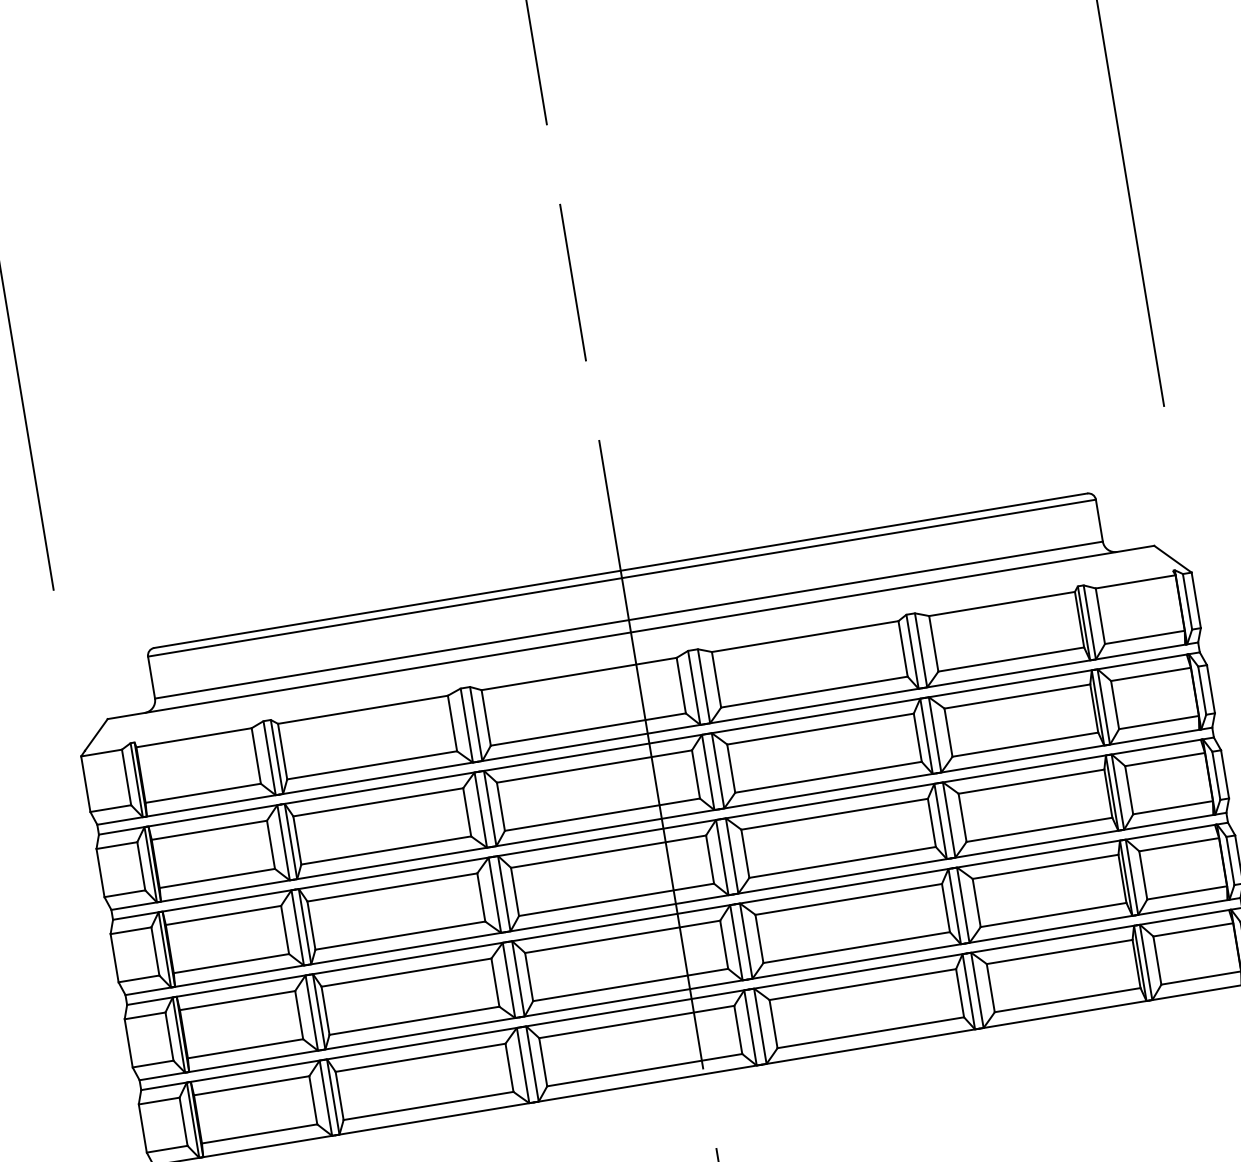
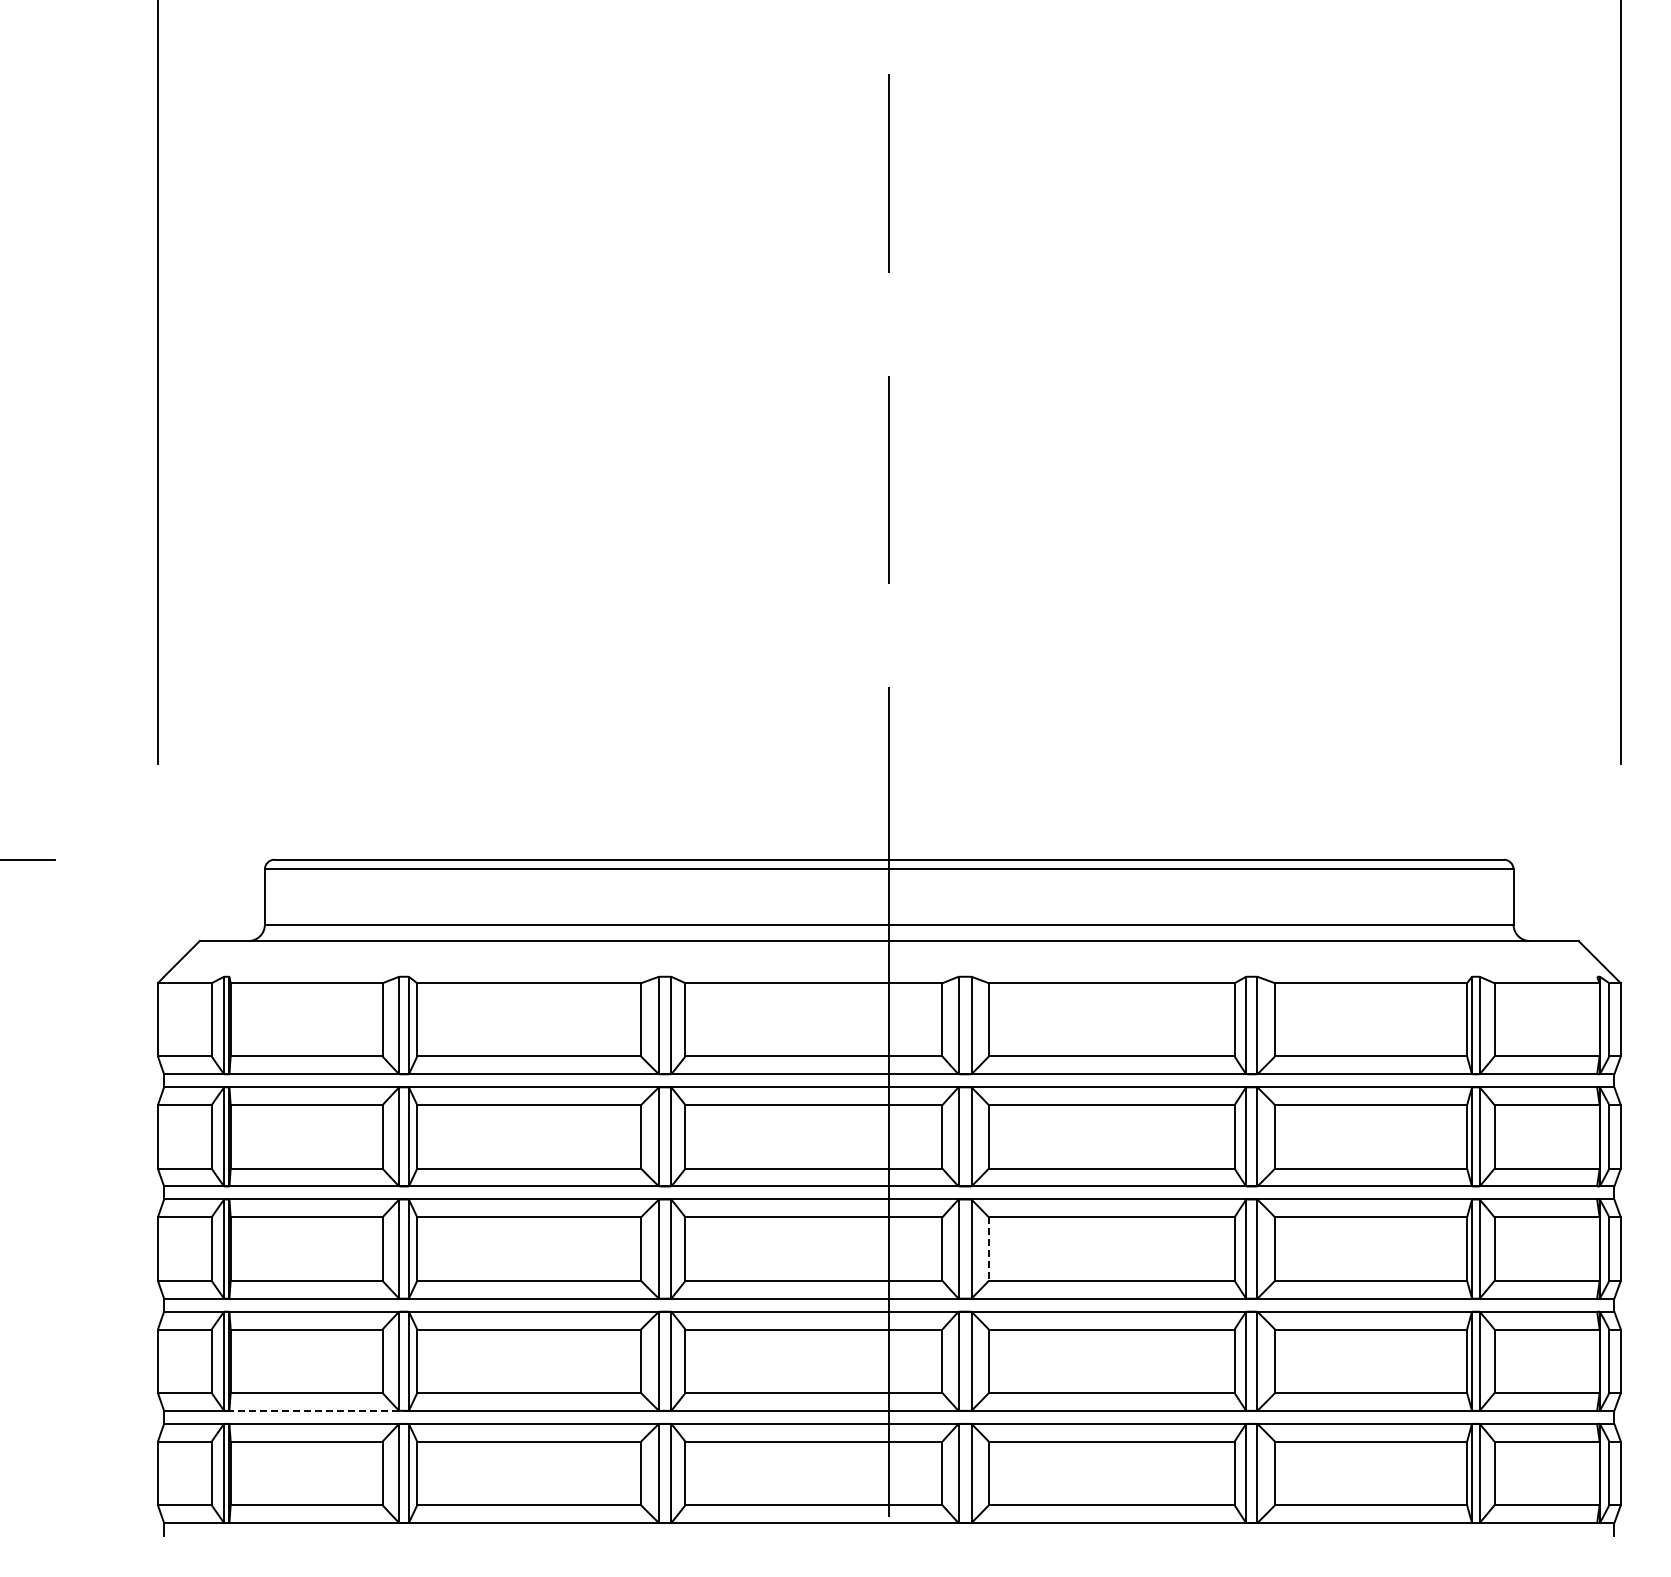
line: (745, 854) -> (988, 1249), solid -> dashed
line: (254, 1060) -> (315, 1410), solid -> dashed

